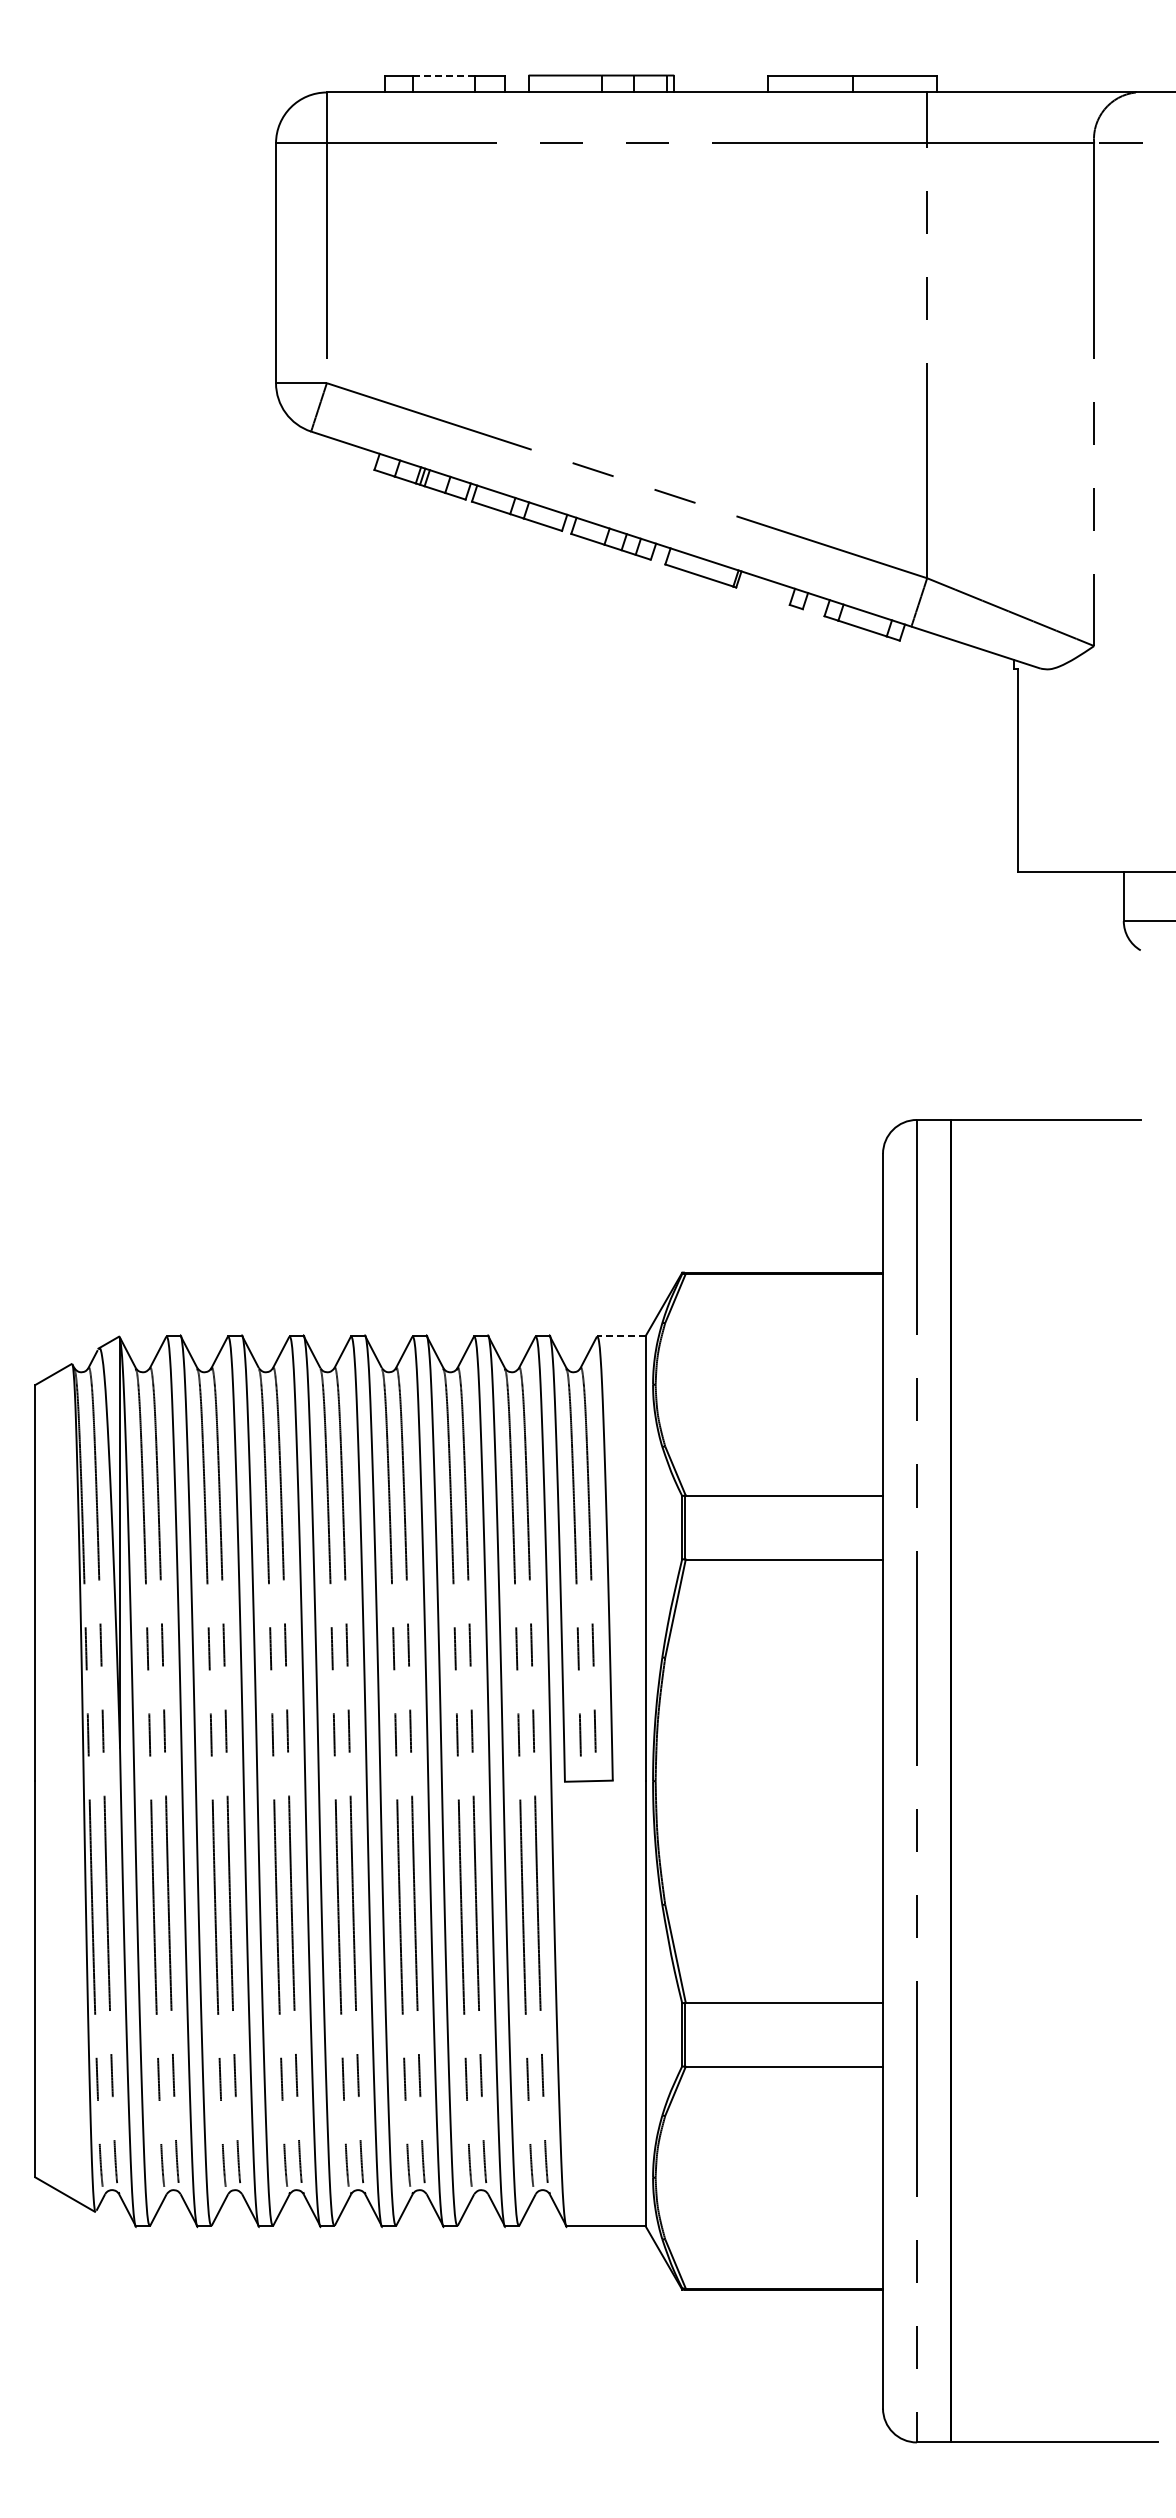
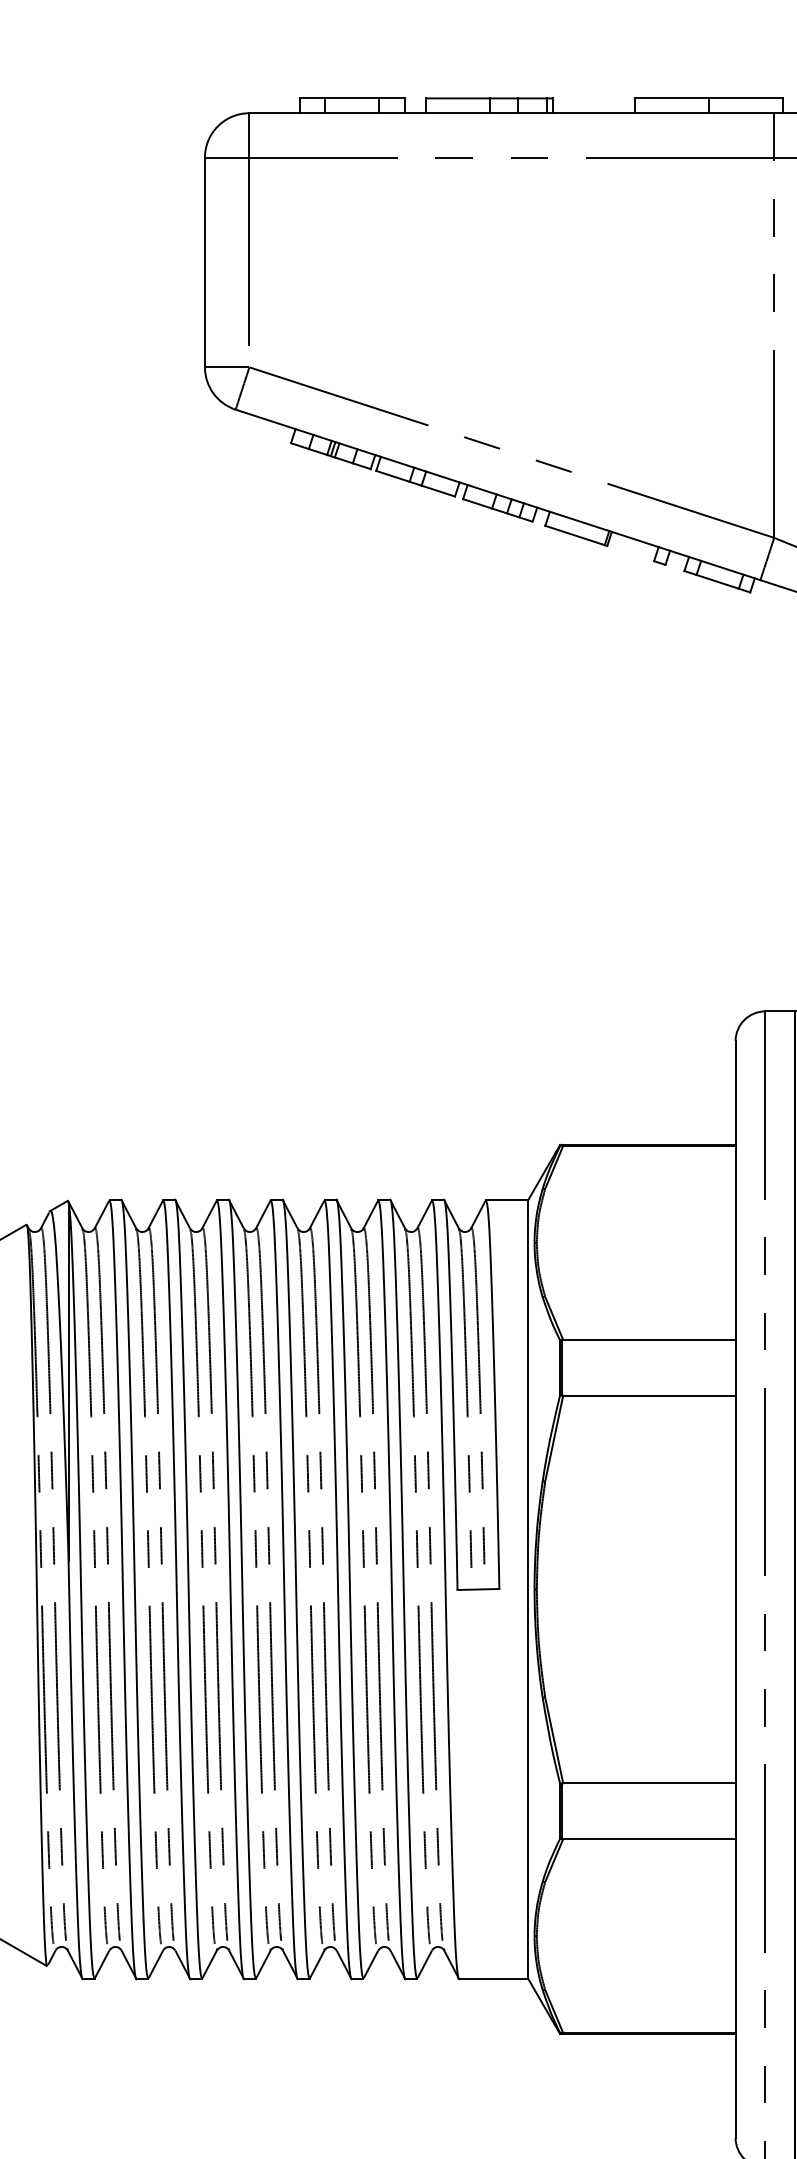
line: (444, 75) -> (352, 98), dashed -> solid
line: (621, 1336) -> (506, 1200), dashed -> solid

